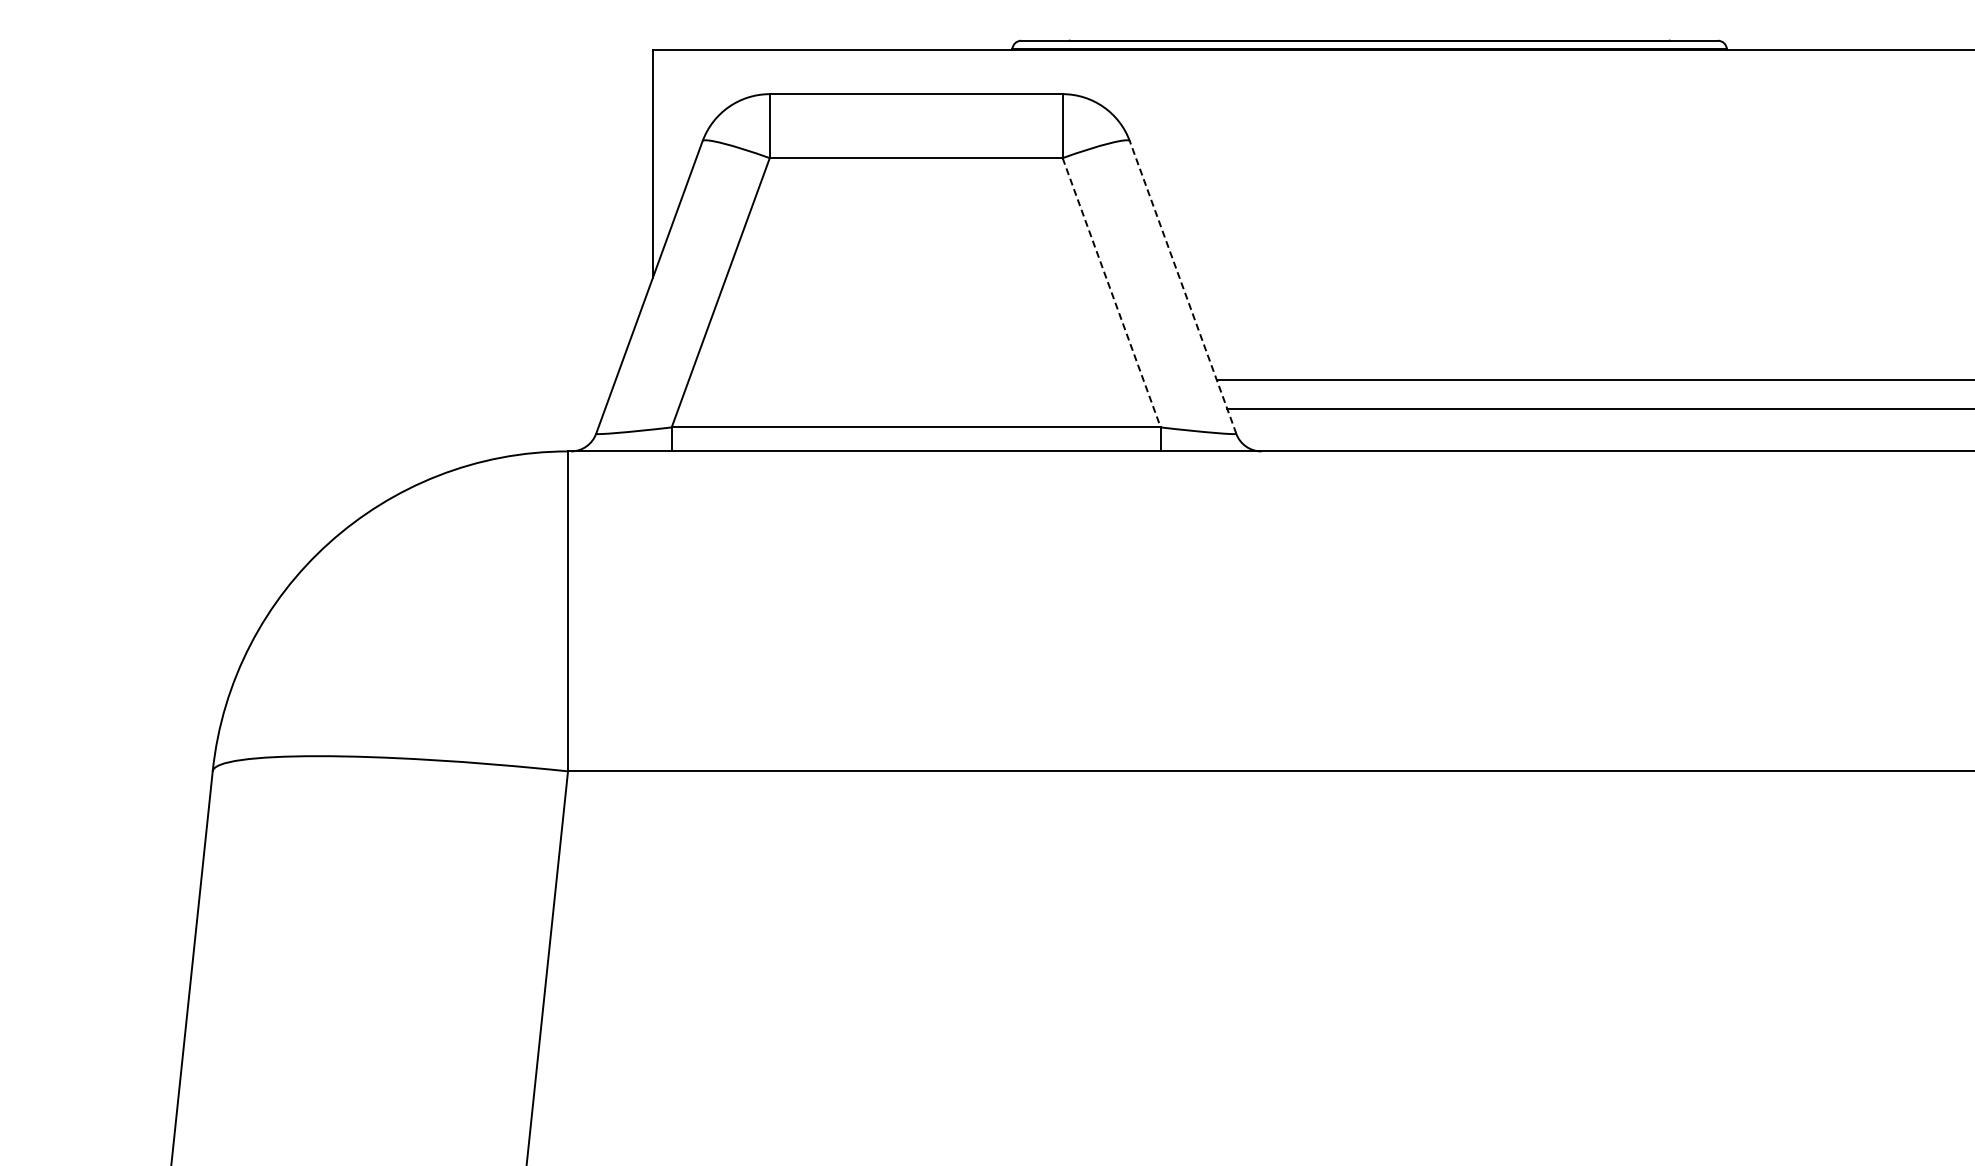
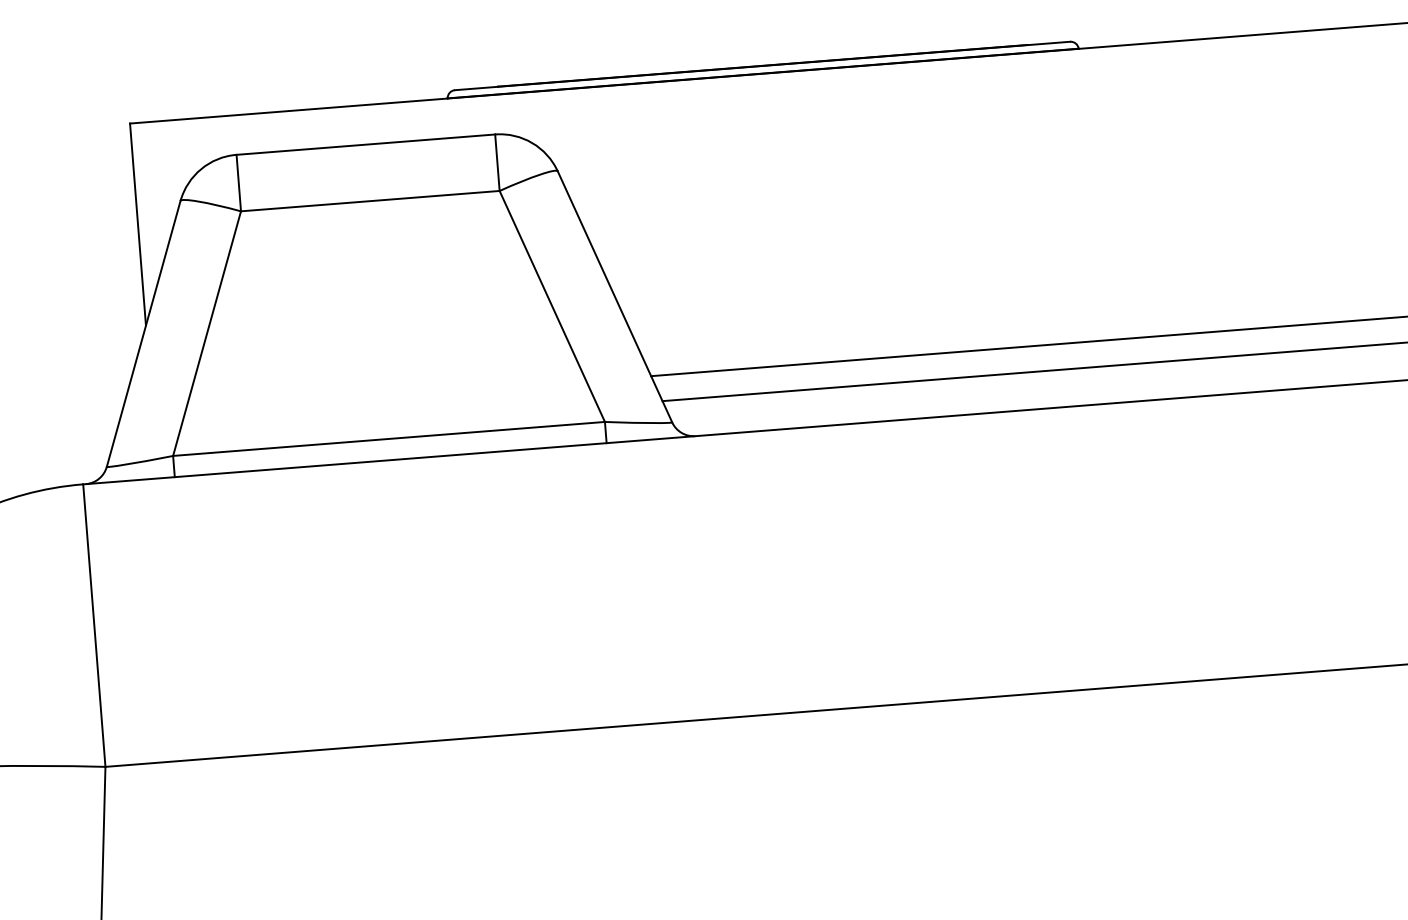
line: (1183, 287) -> (615, 296), dashed -> solid
line: (1111, 293) -> (552, 307), dashed -> solid

